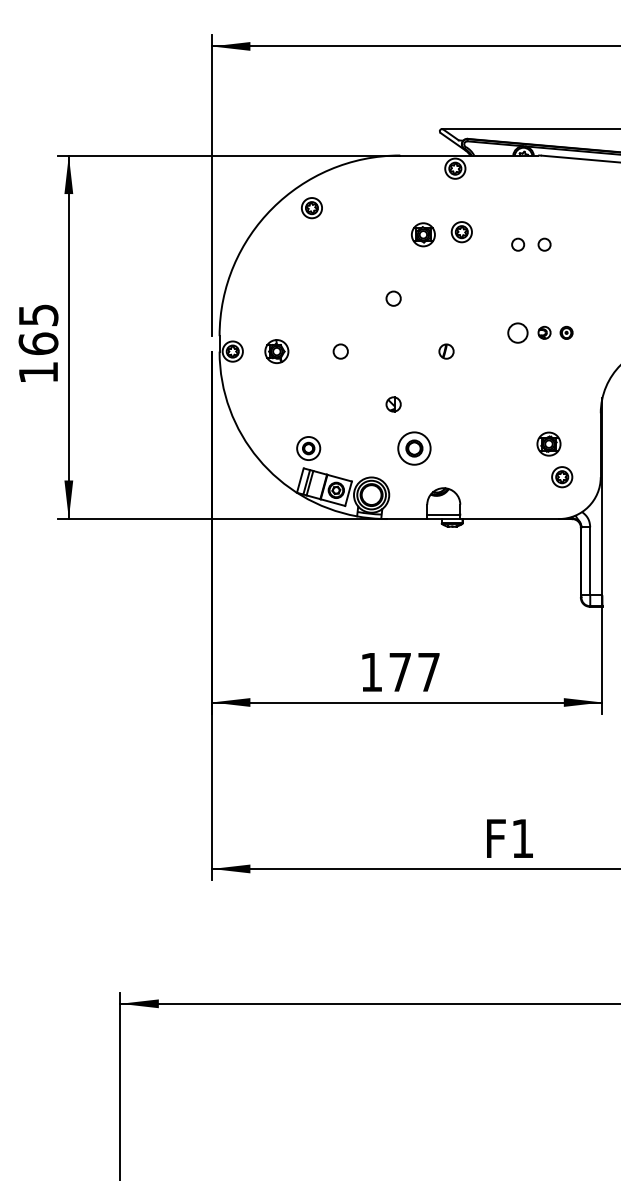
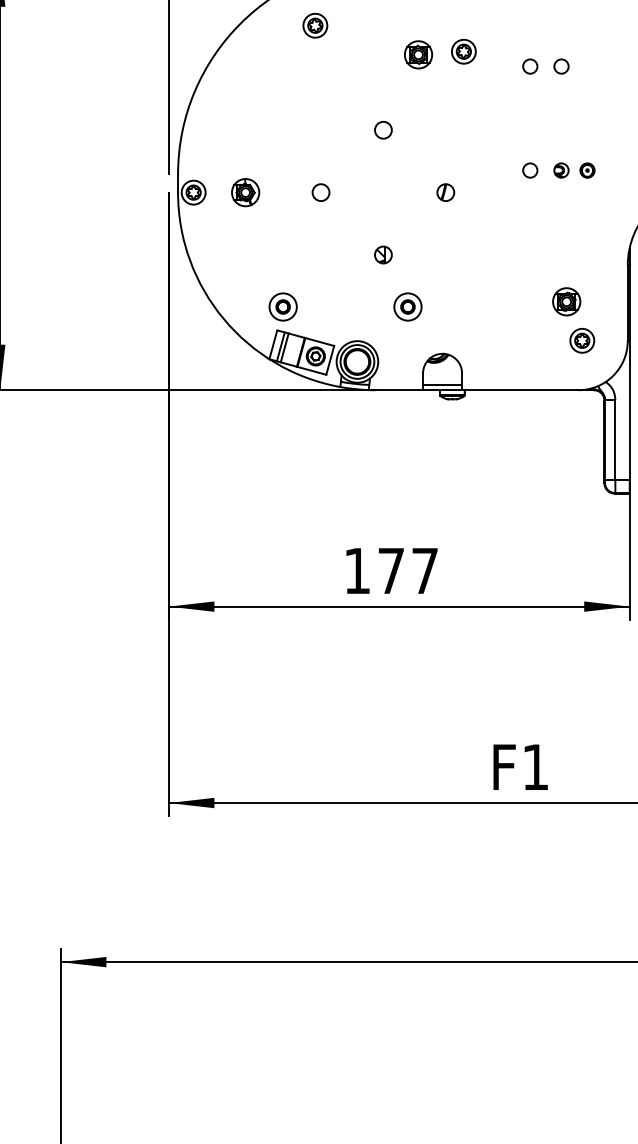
part: (311, 208) -> (314, 26), moved
circle: (518, 332) -> (530, 170), size x0.62
part: (414, 448) -> (408, 306), size x0.71

